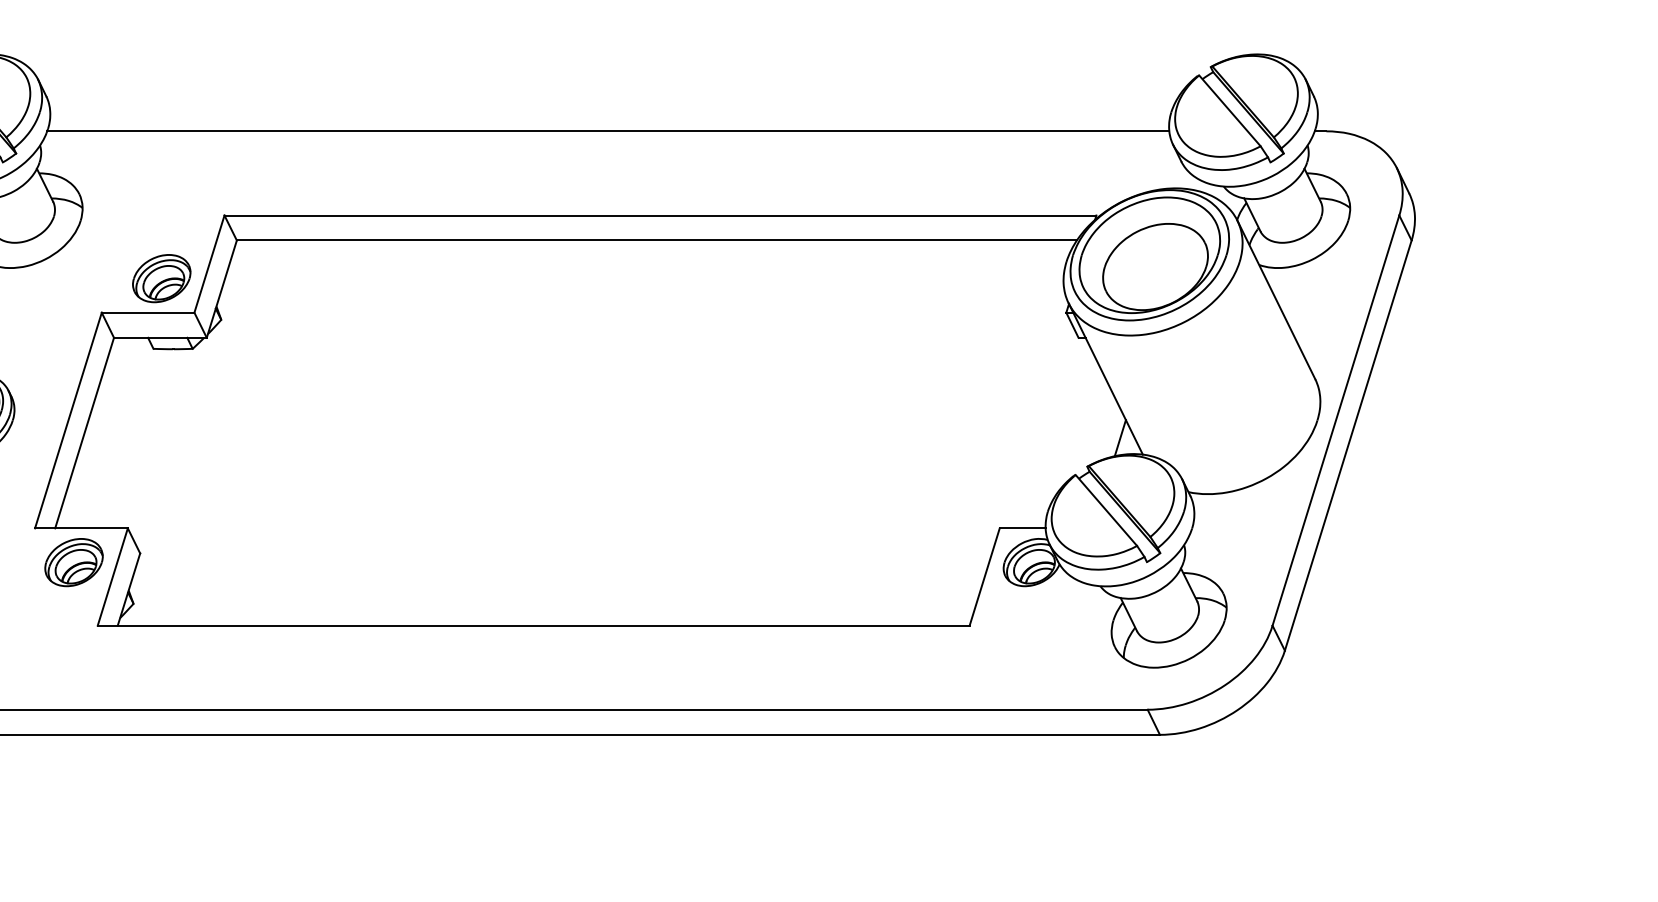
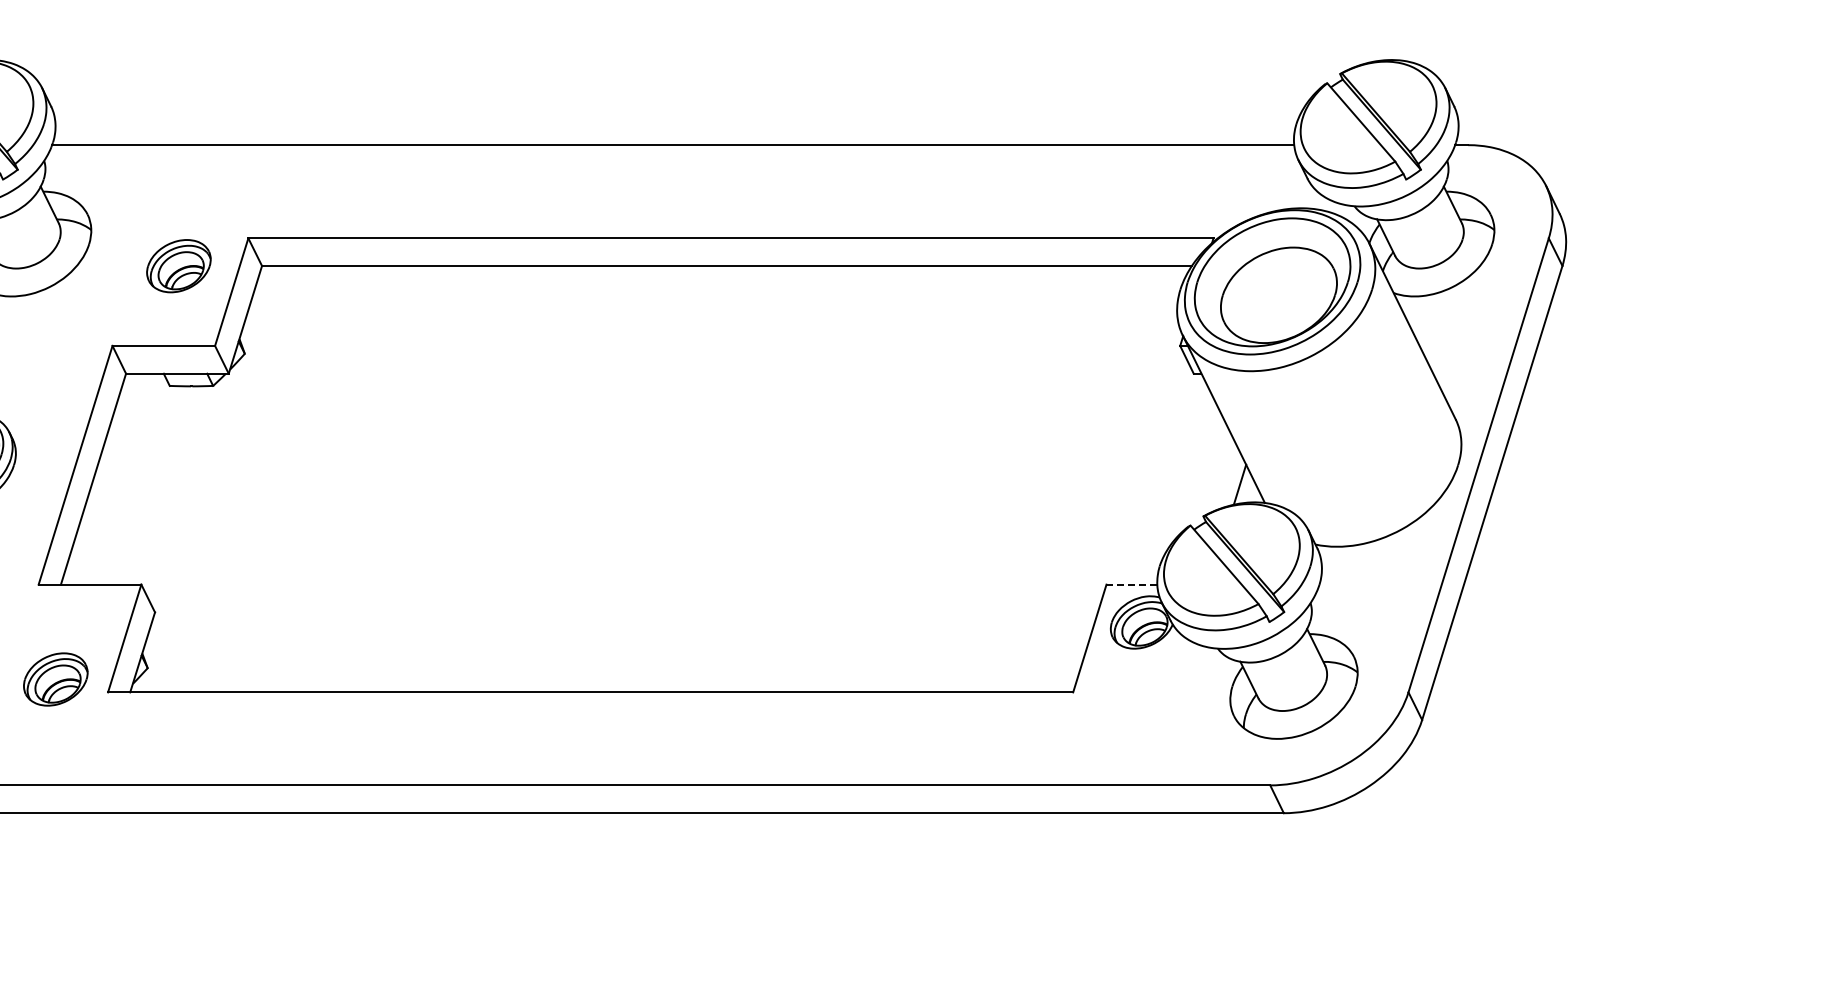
part: (161, 278) -> (178, 266), moved
line: (1022, 528) -> (1131, 584), solid -> dashed
part: (73, 562) -> (55, 679), moved

